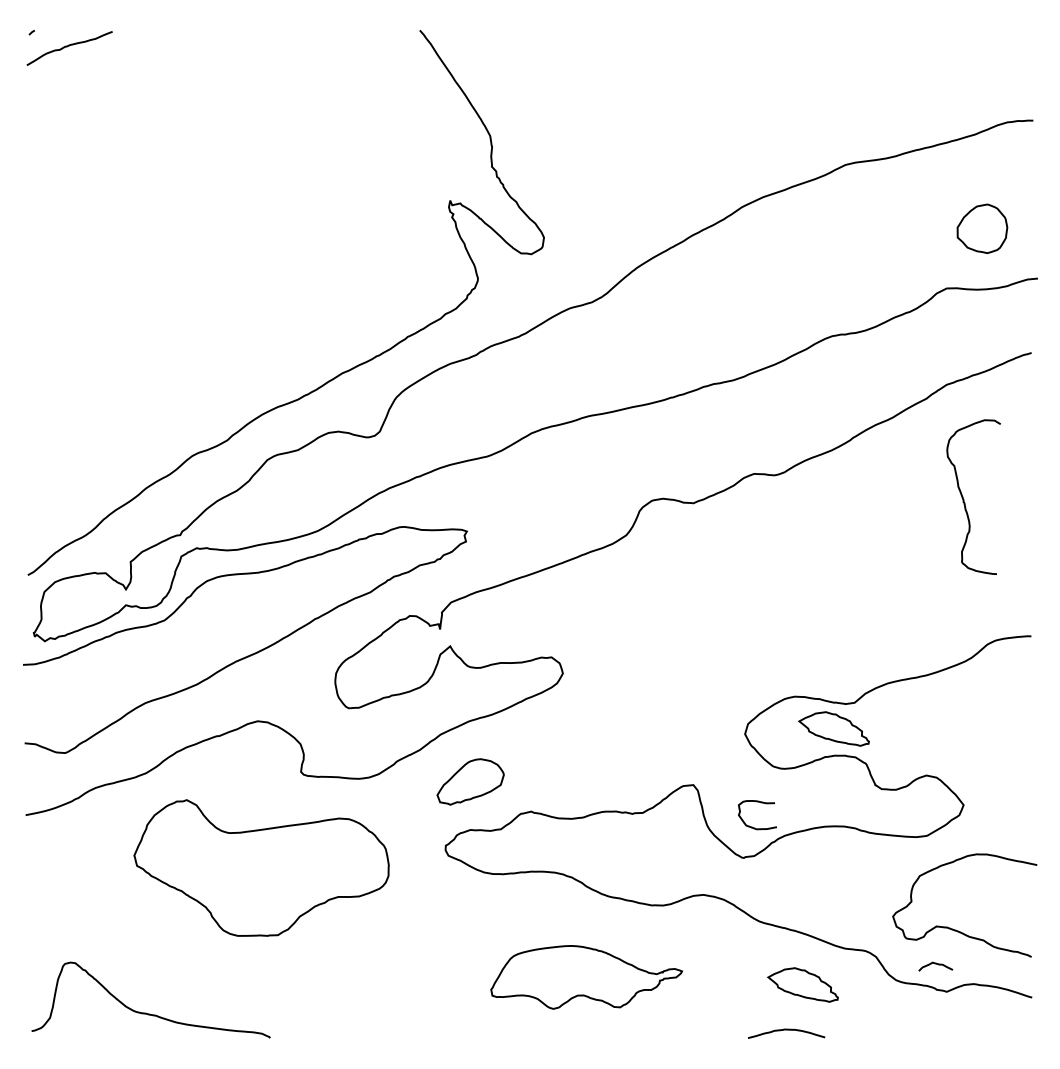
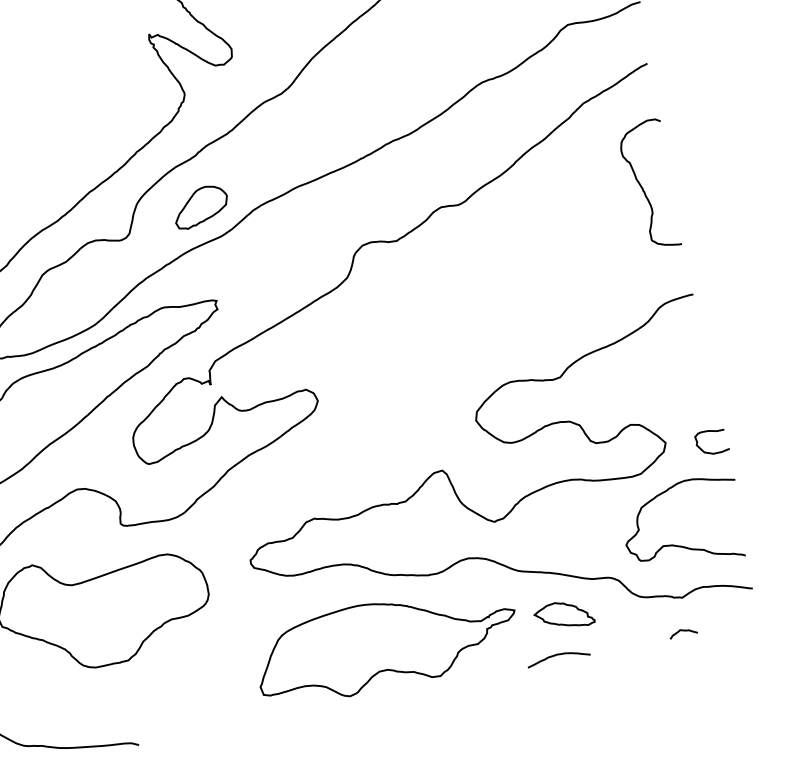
curve: (964, 499) -> (643, 188), moved
part: (833, 728) -> (547, 401), removed
part: (470, 781) -> (200, 206), moved
curve: (752, 826) -> (709, 452), moved
curve: (935, 964) -> (682, 631), moved
part: (586, 977) -> (386, 644), size x1.67

